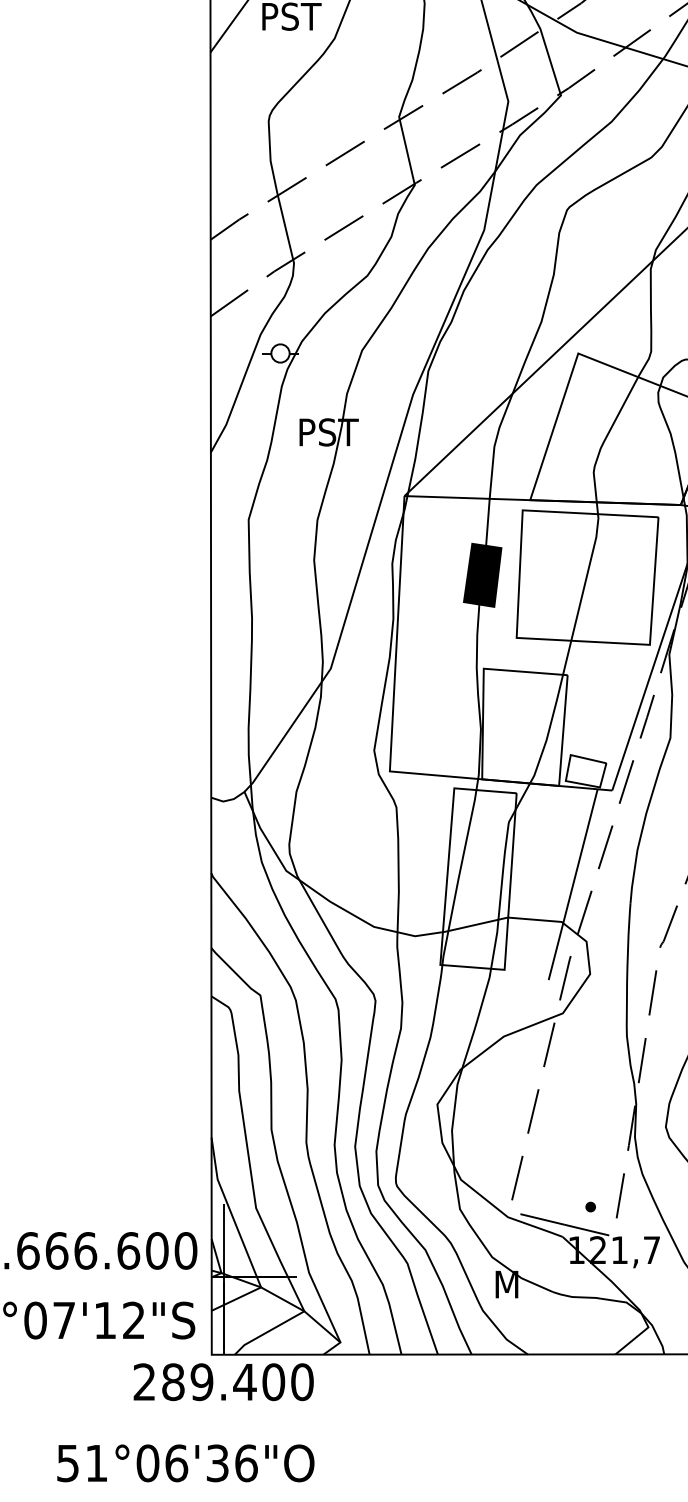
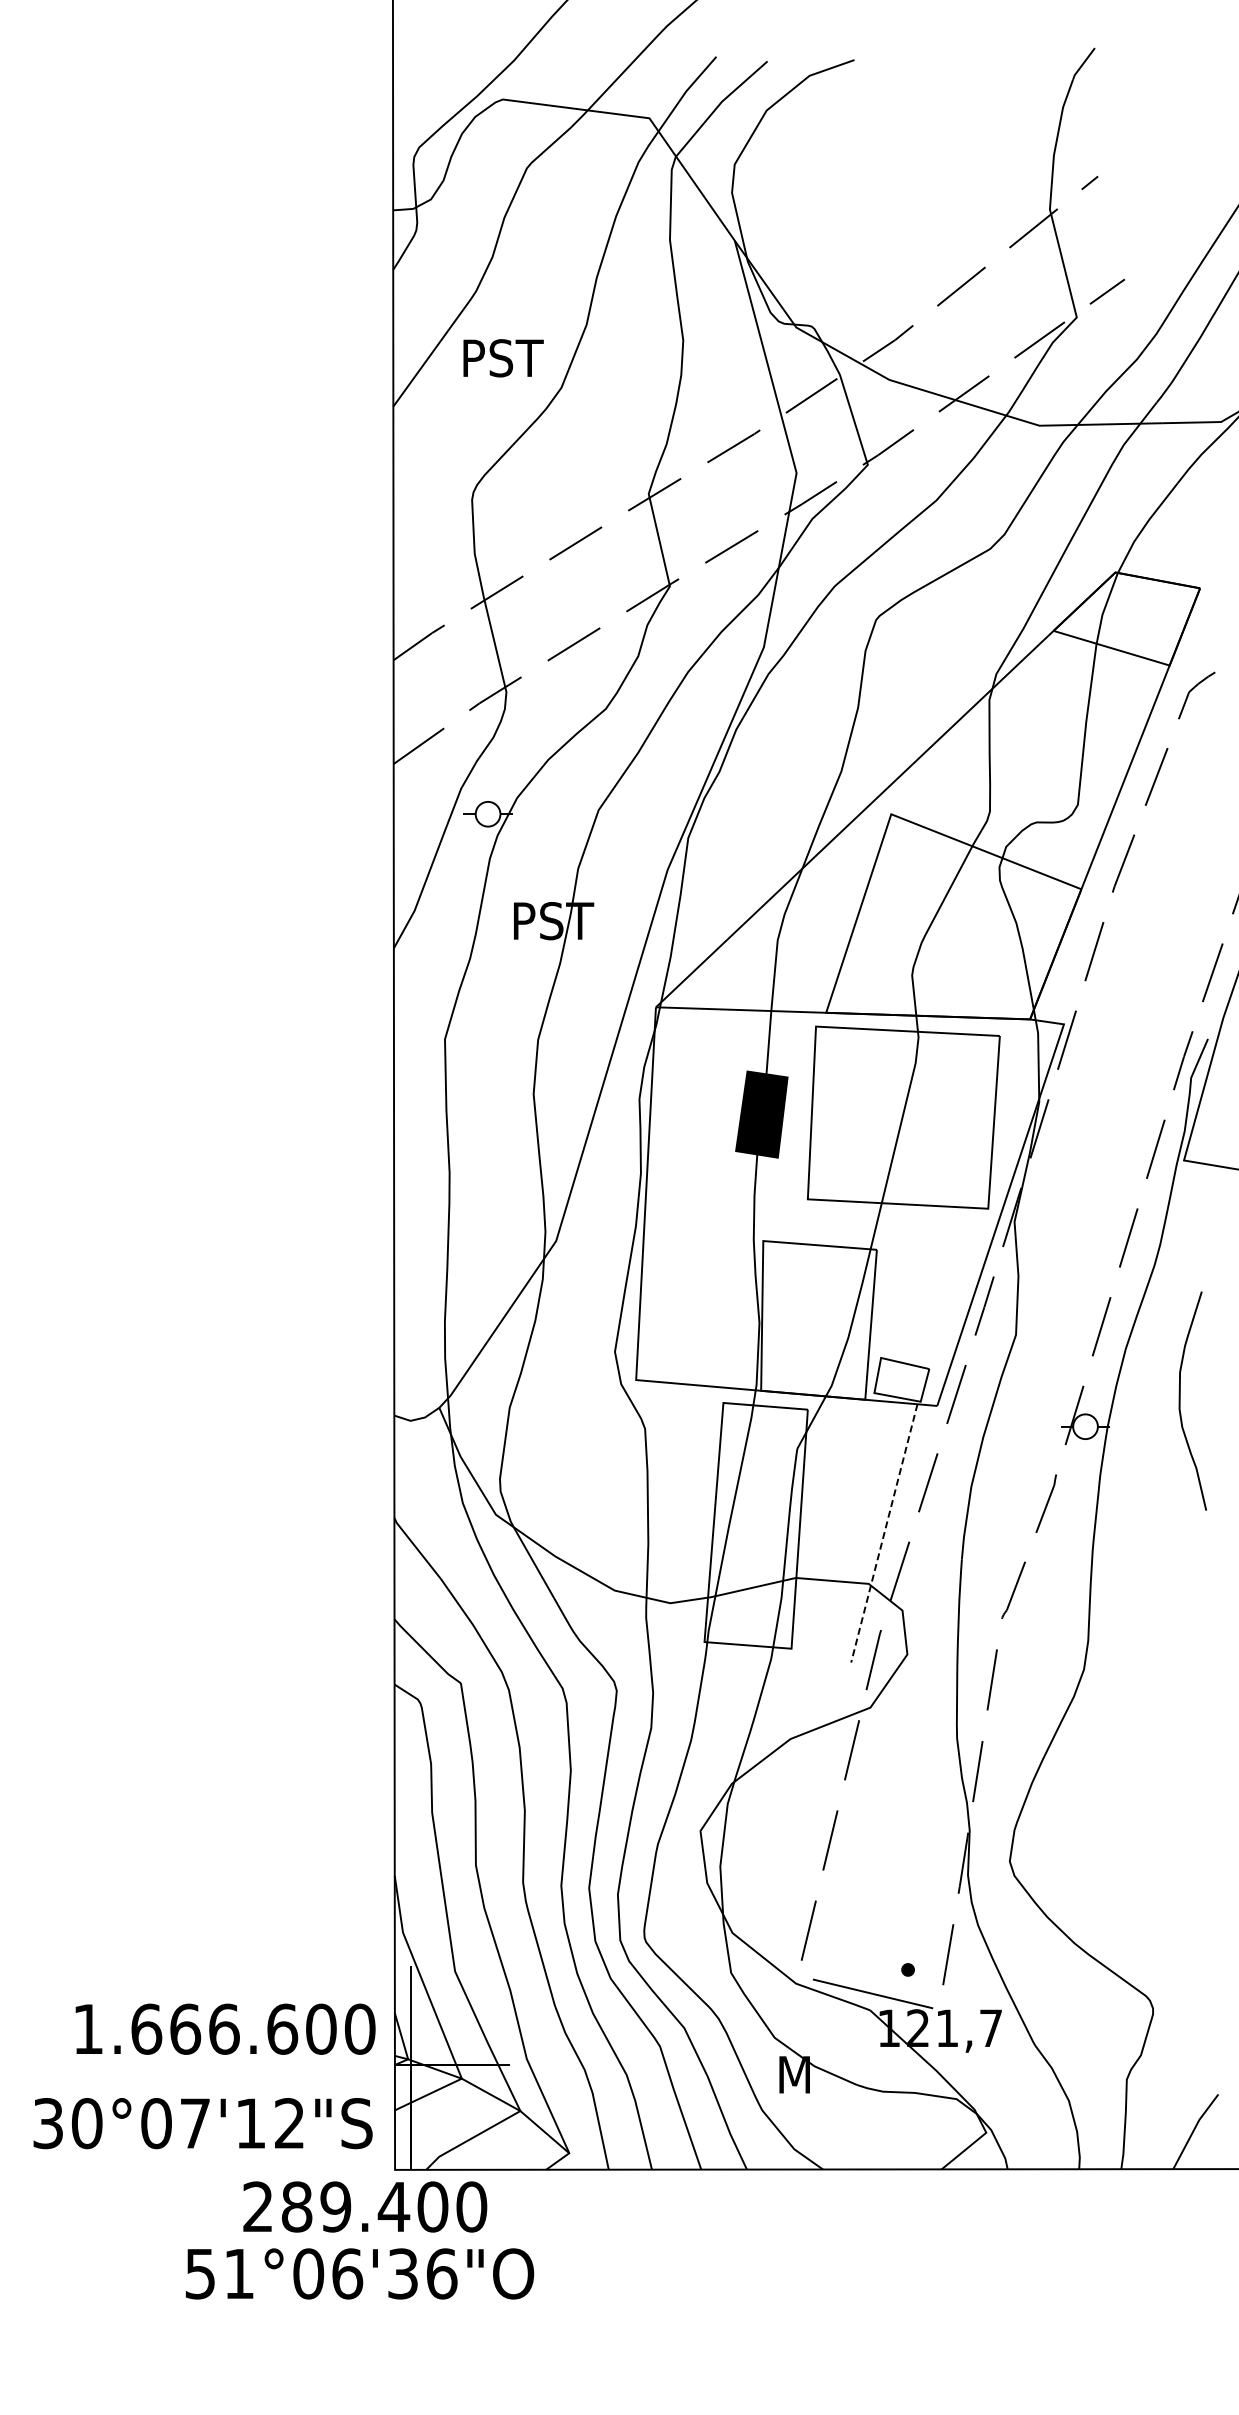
line: (573, 884) -> (884, 1533), solid -> dashed
text: (223, 1381) -> (365, 2206), moved
text: (185, 1463) -> (359, 2273), moved

